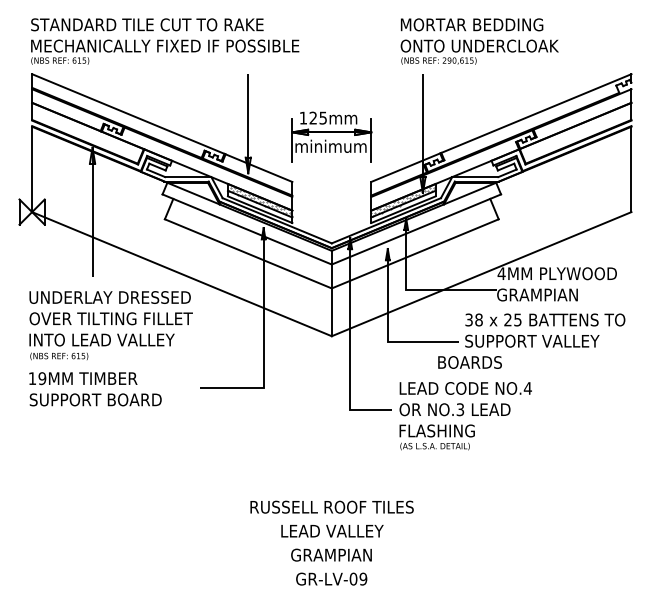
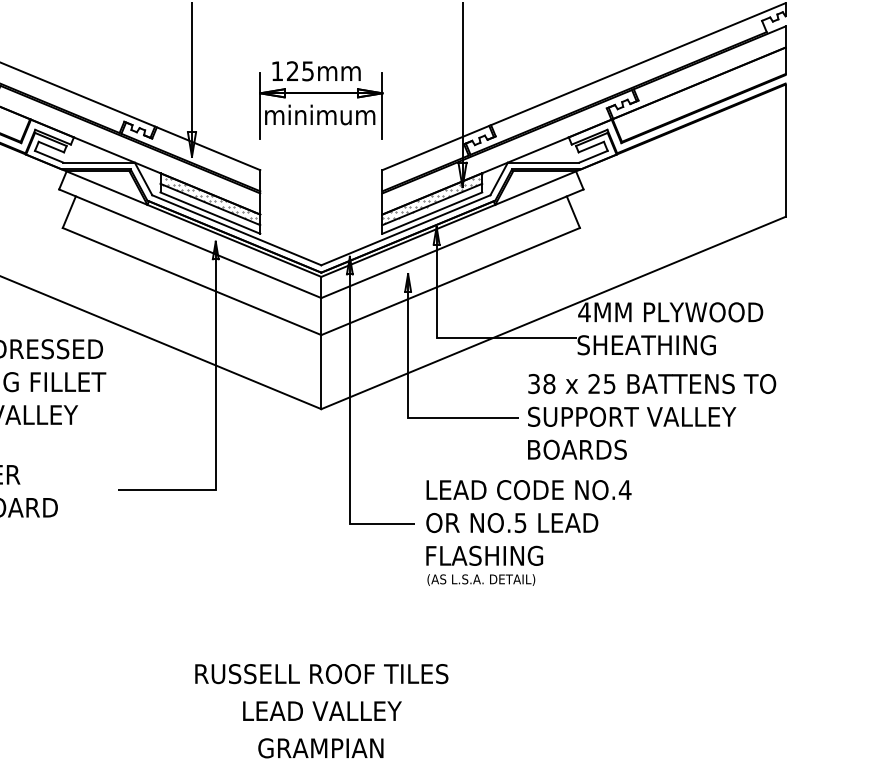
text: (541, 294) -> (646, 344), GRAMPIAN -> SHEATHING
text: (469, 362) -> (576, 449), moved
text: (460, 409) -> (520, 522), NO.3 -> NO.5

